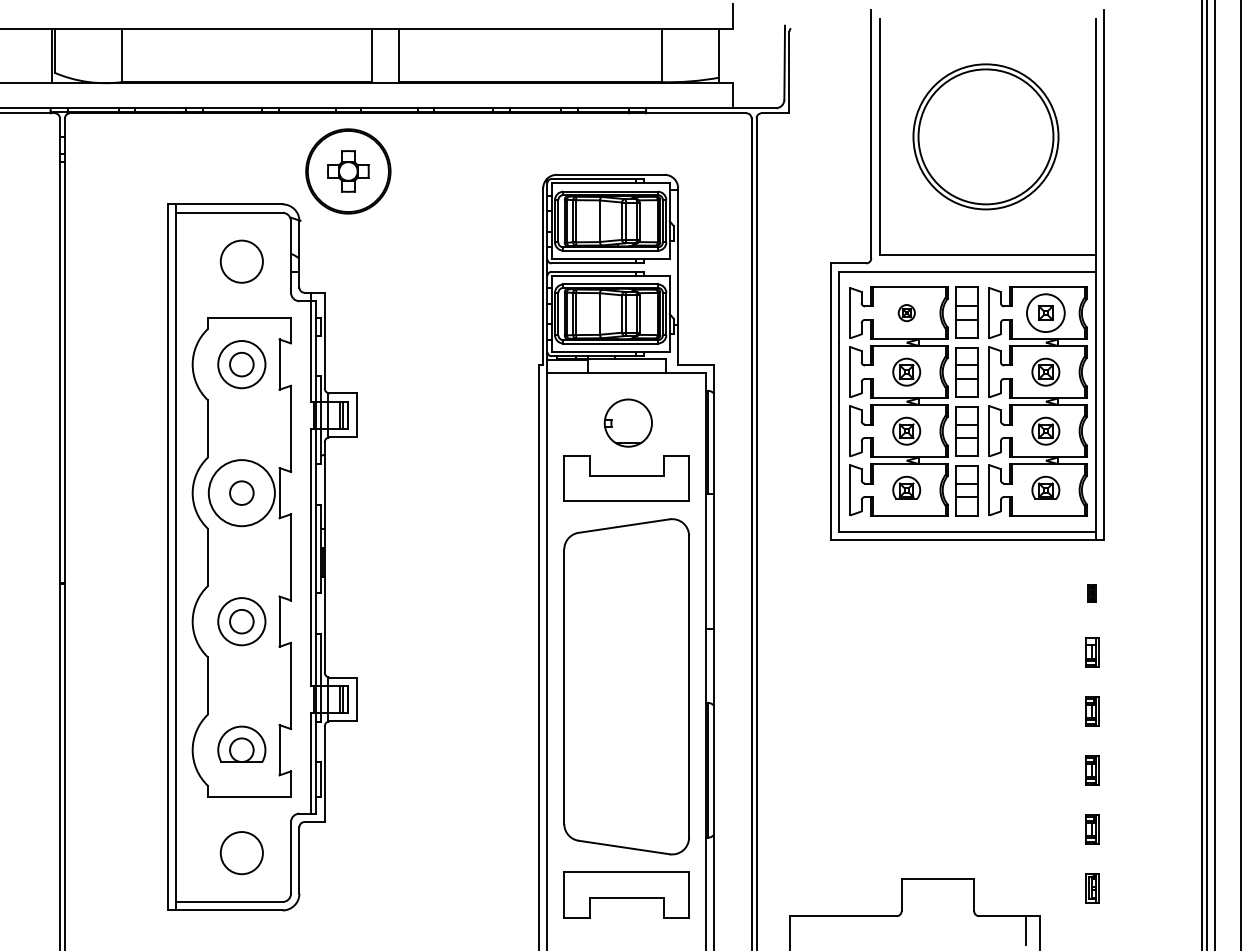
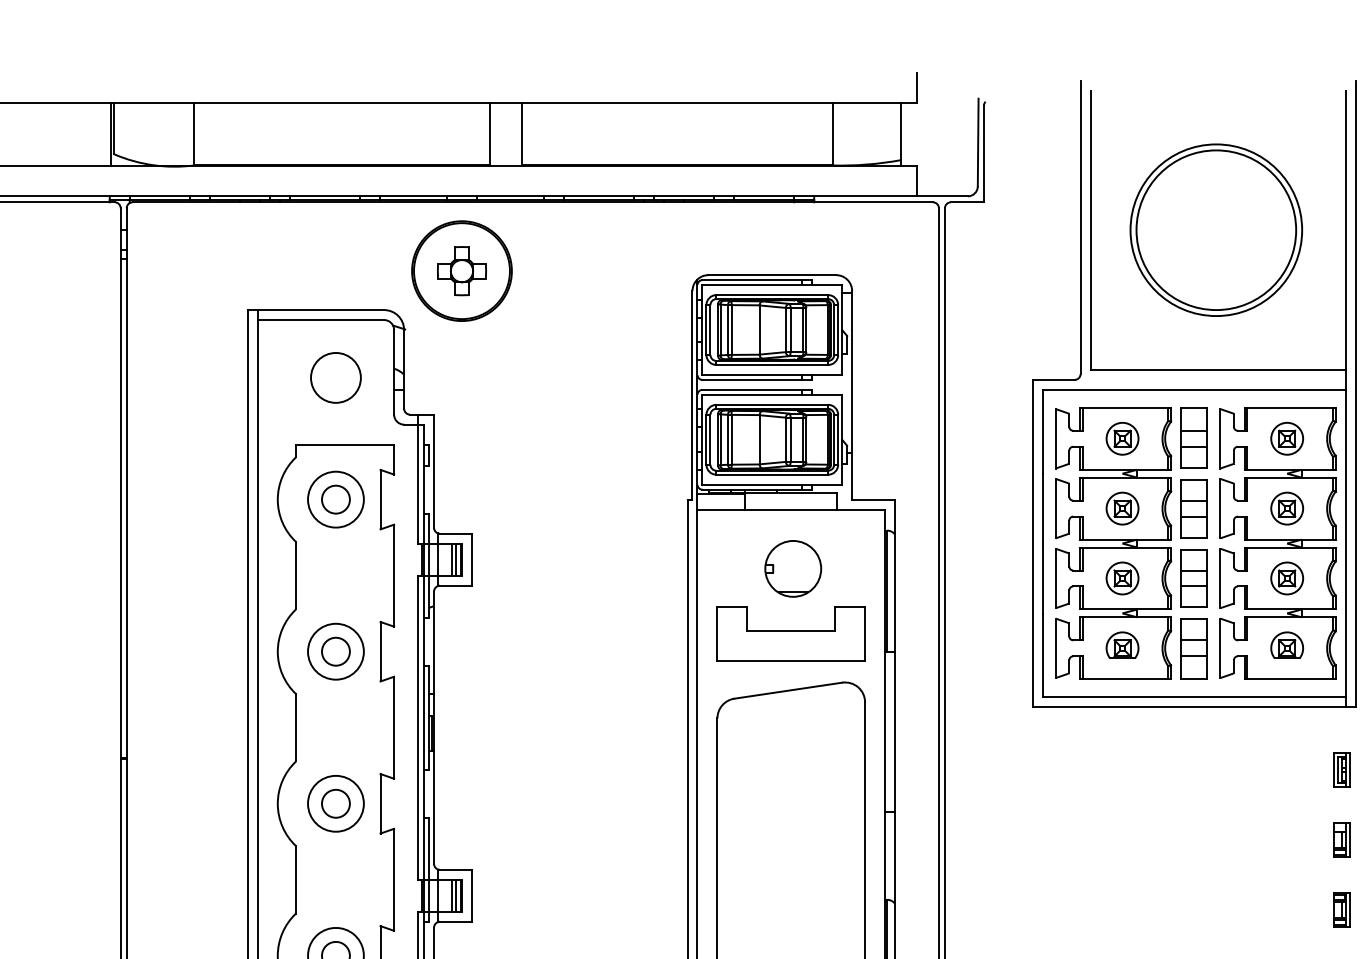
part: (906, 312) -> (1122, 437), size x1.67
circle: (1045, 312) -> (1286, 437), size x0.71
circle: (241, 492) -> (335, 650), size x0.71
part: (1092, 593) -> (1342, 770), size x1.67

